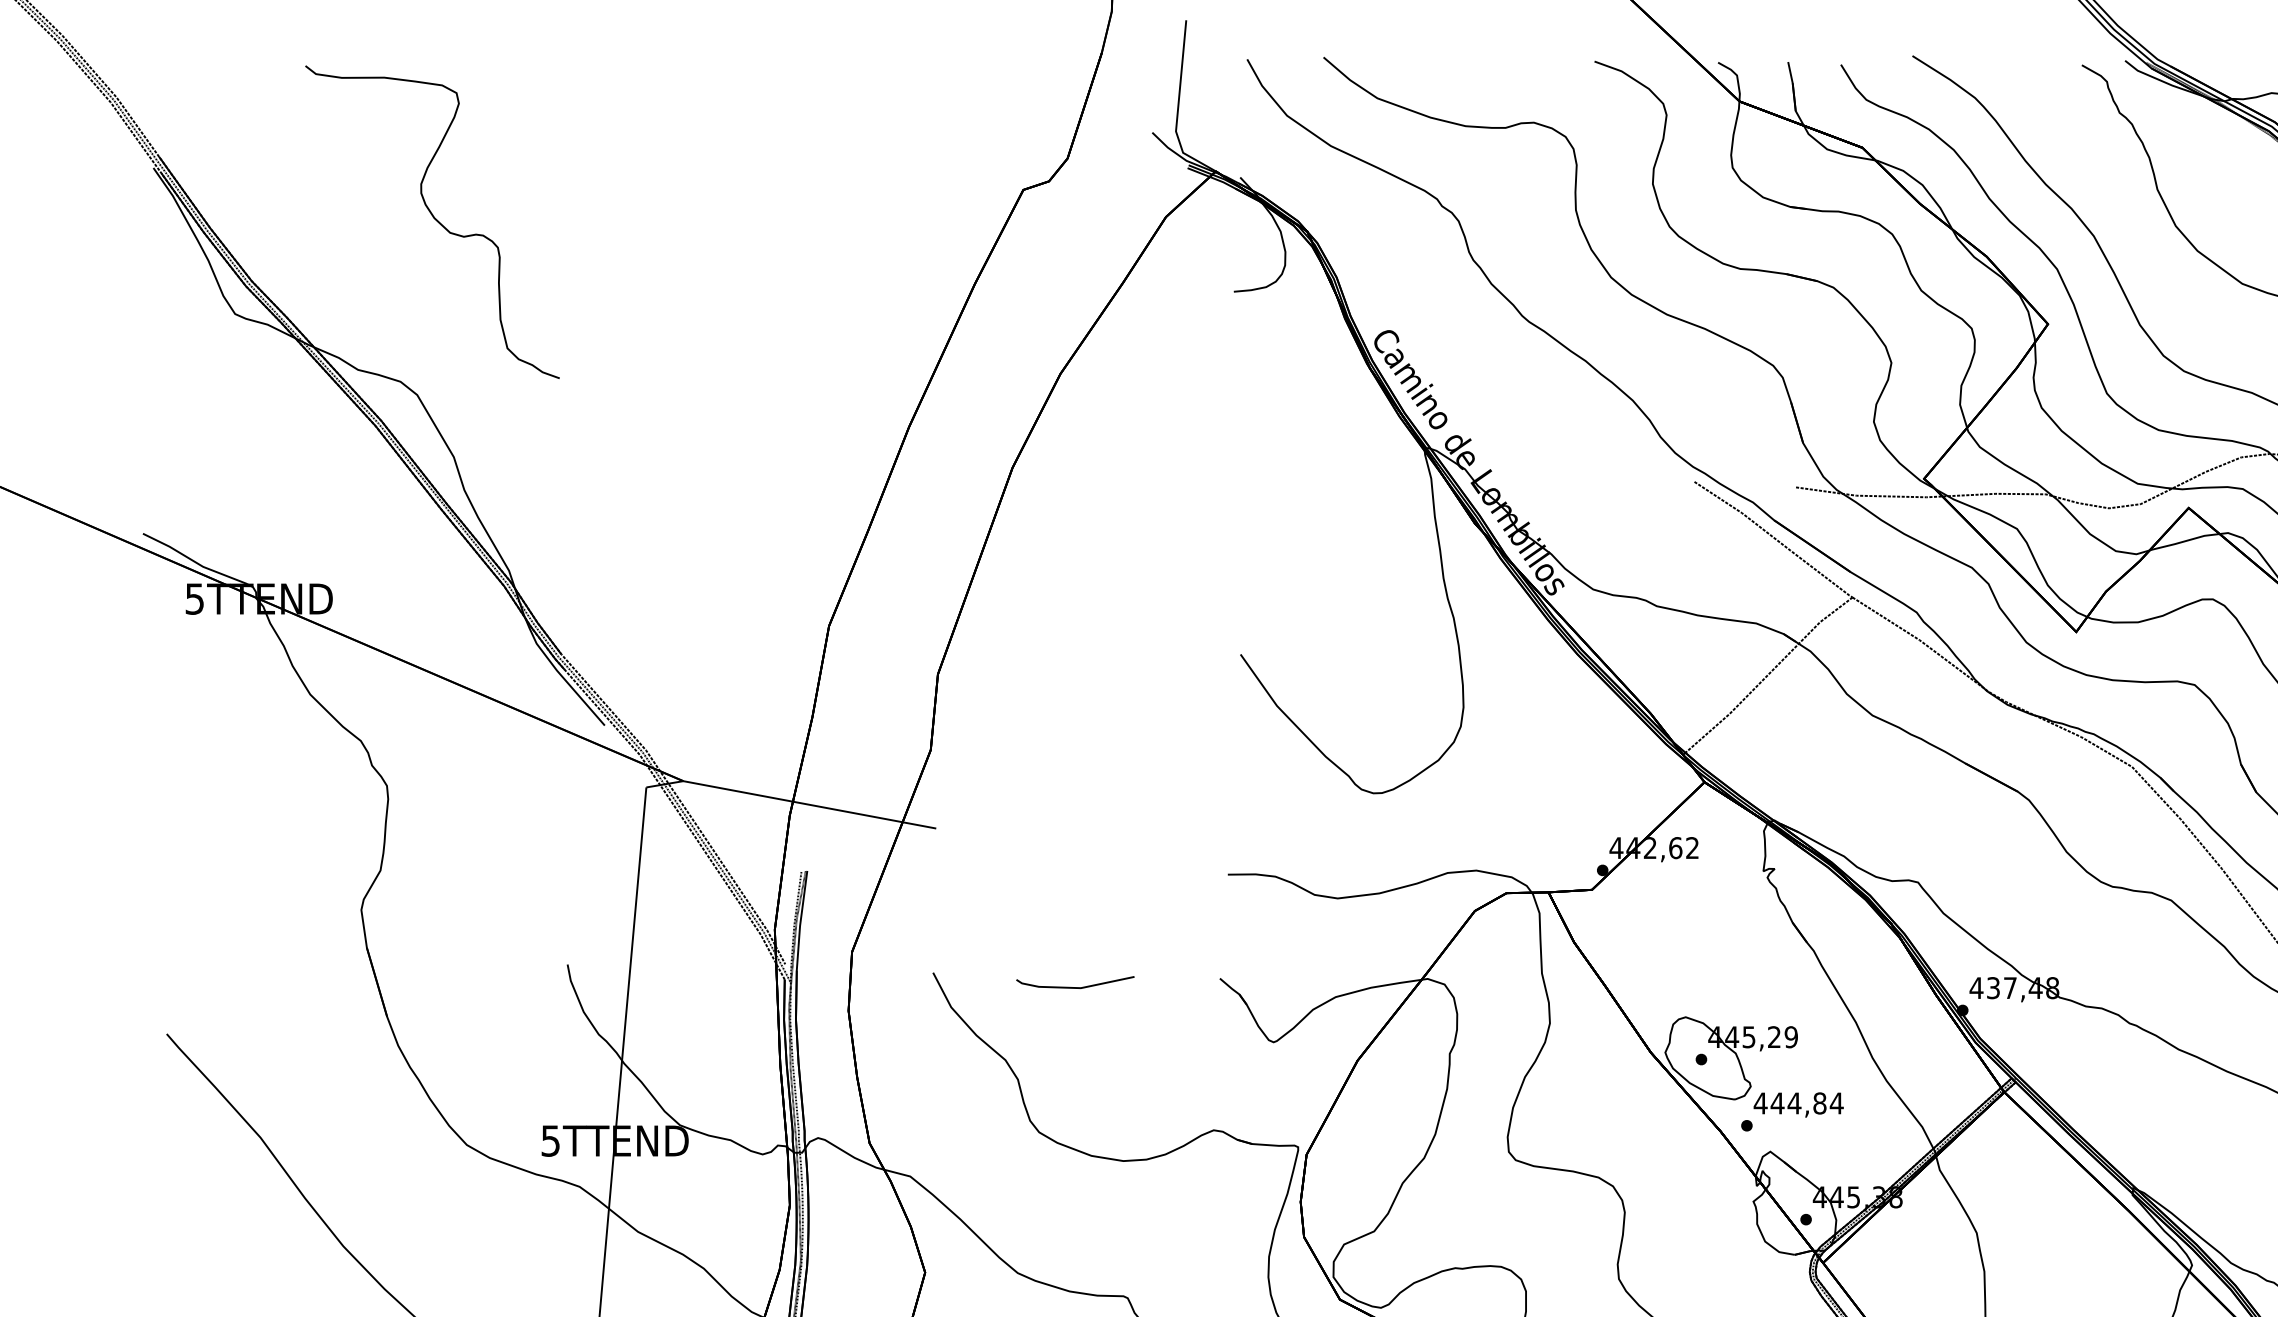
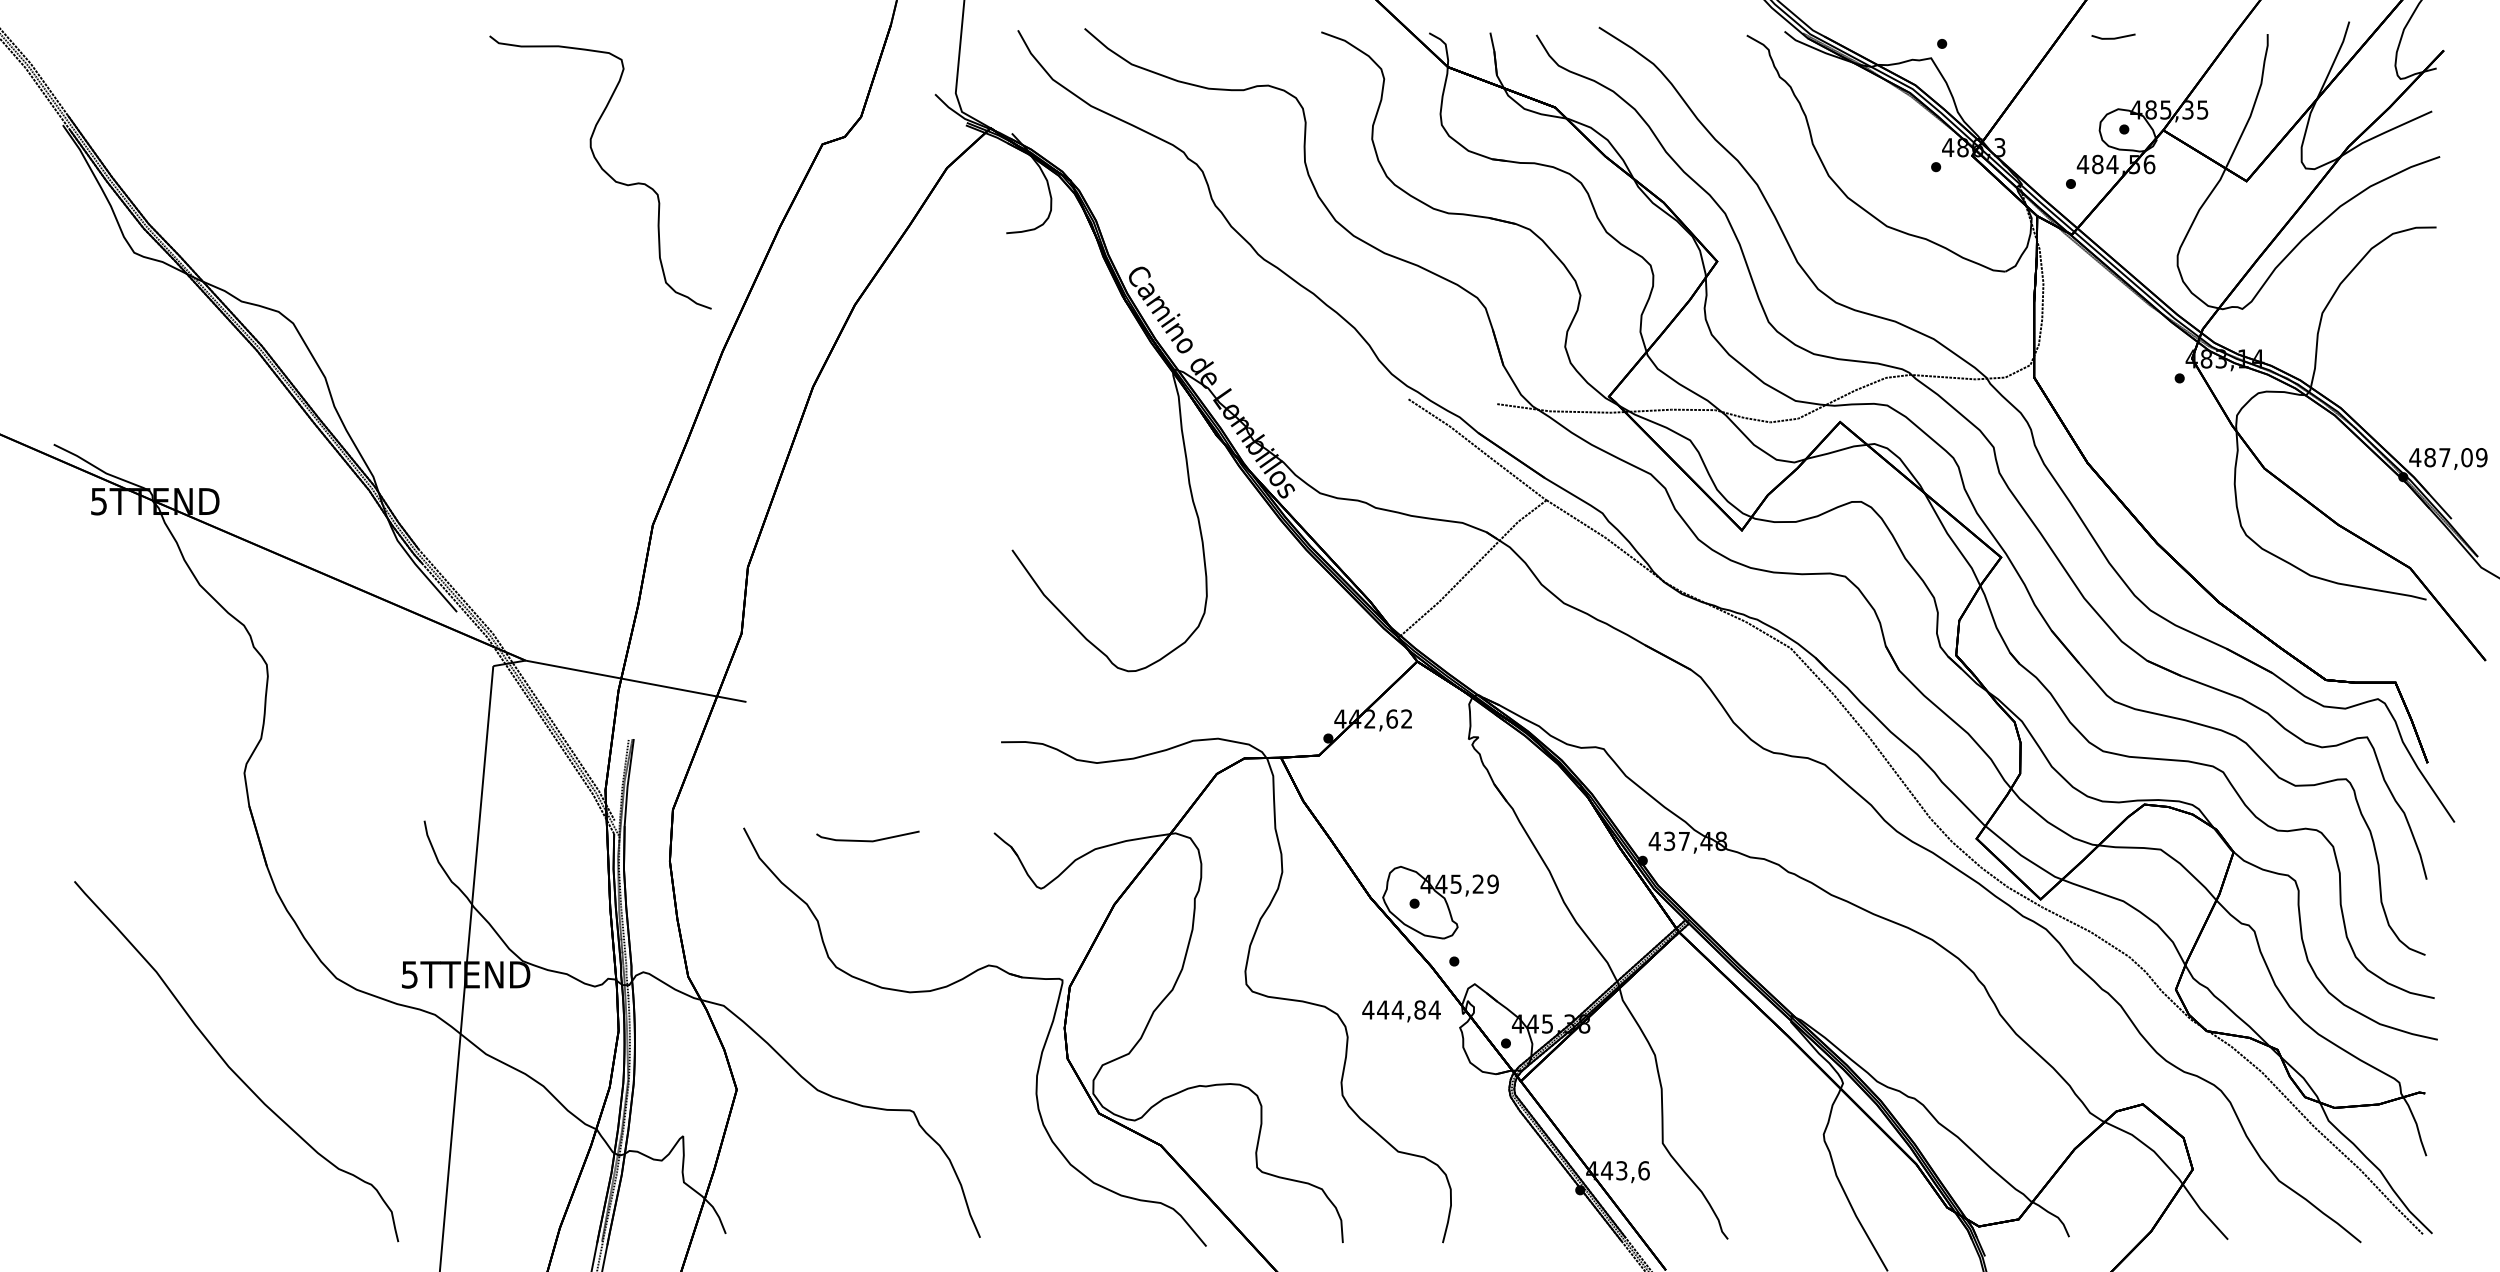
part: (432, 222) -> (600, 172), moved
text: (1798, 1105) -> (1401, 1011), moved

